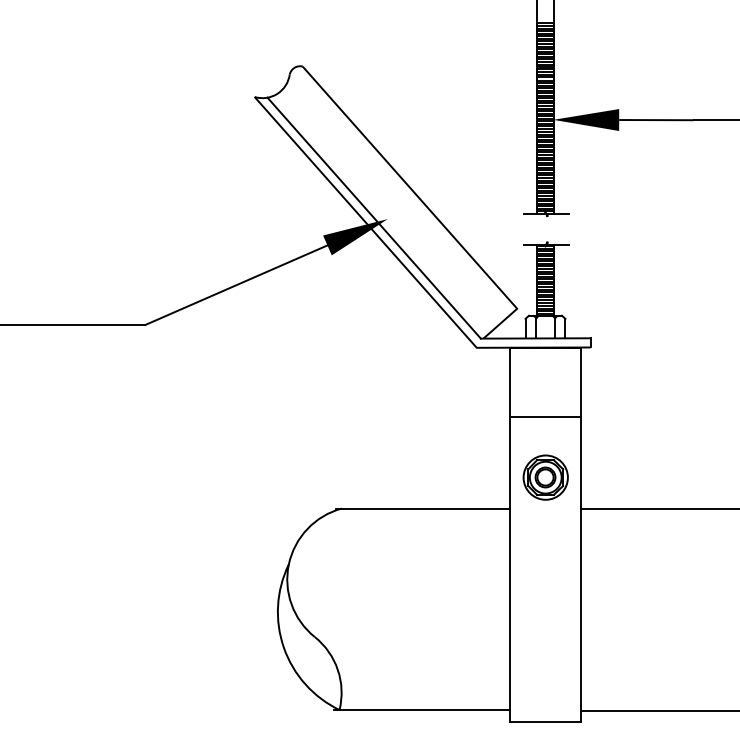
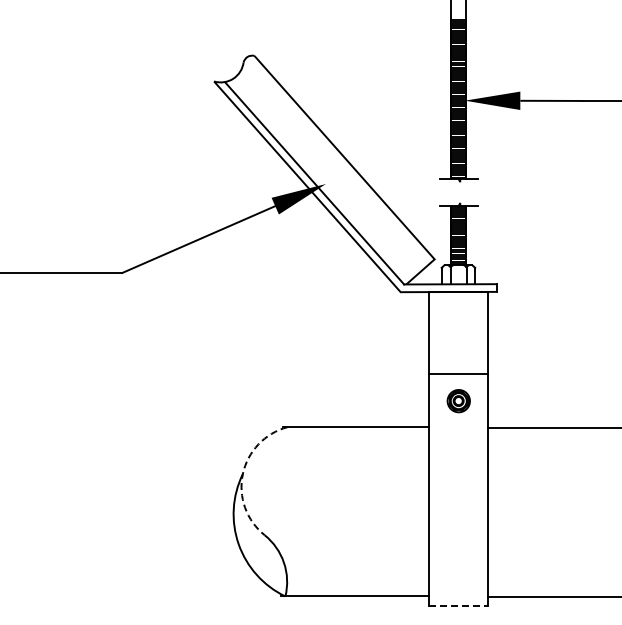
line: (545, 417) -> (458, 374), moved
part: (545, 476) -> (458, 400), size x0.6
arc: (288, 564) -> (242, 474), solid -> dashed
line: (545, 721) -> (458, 606), solid -> dashed

